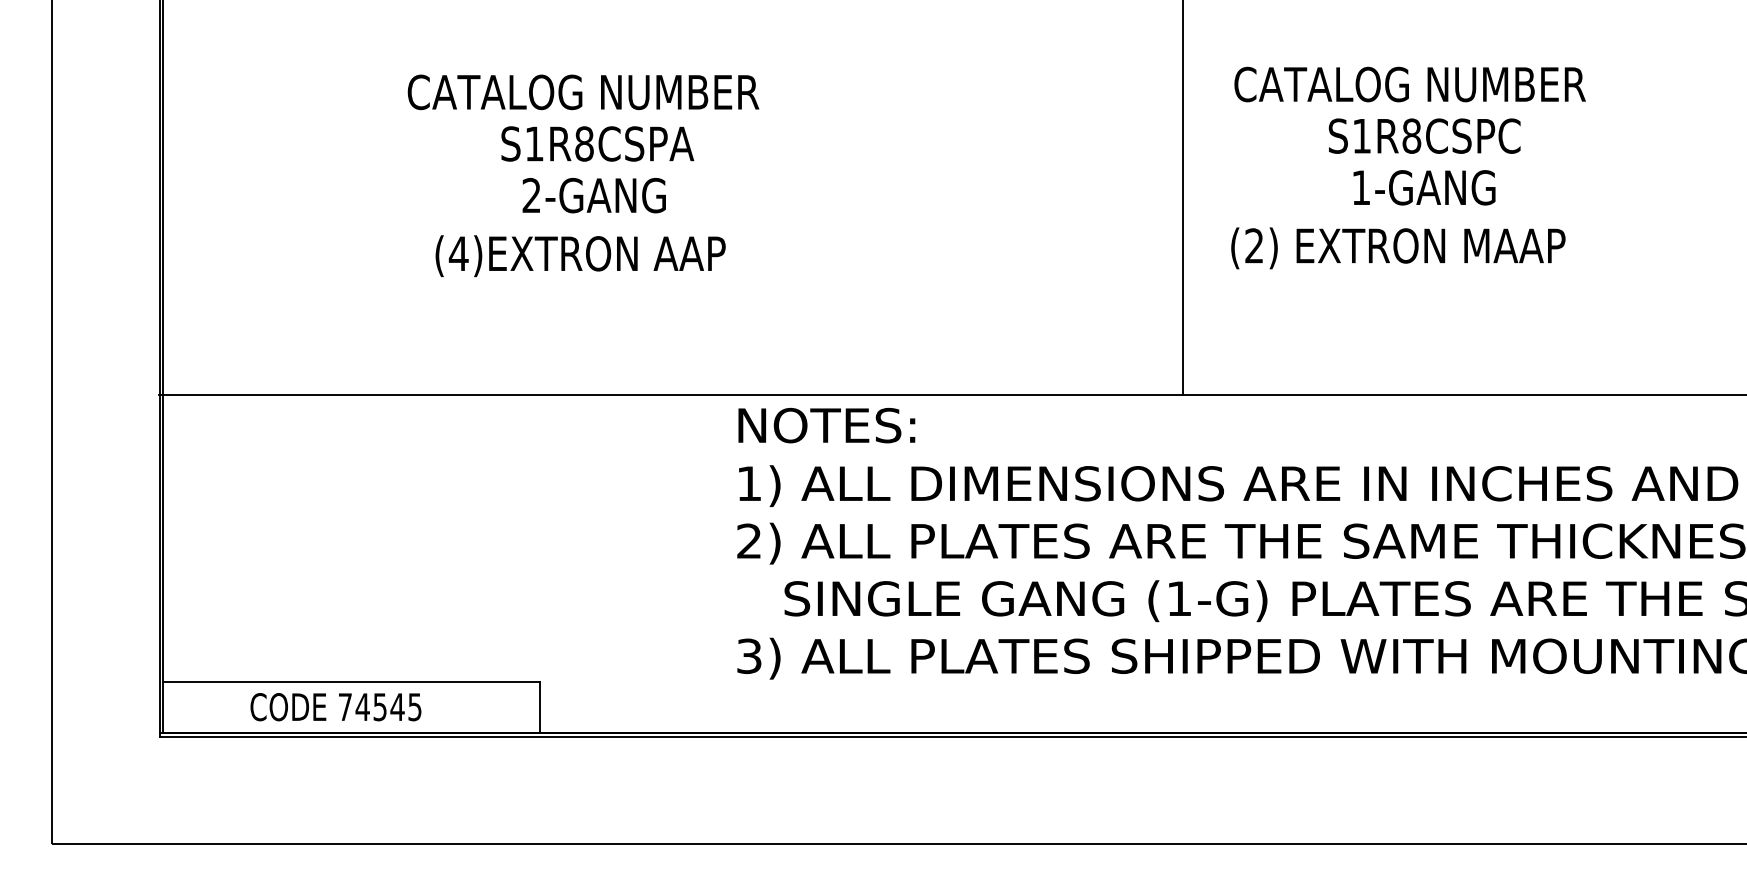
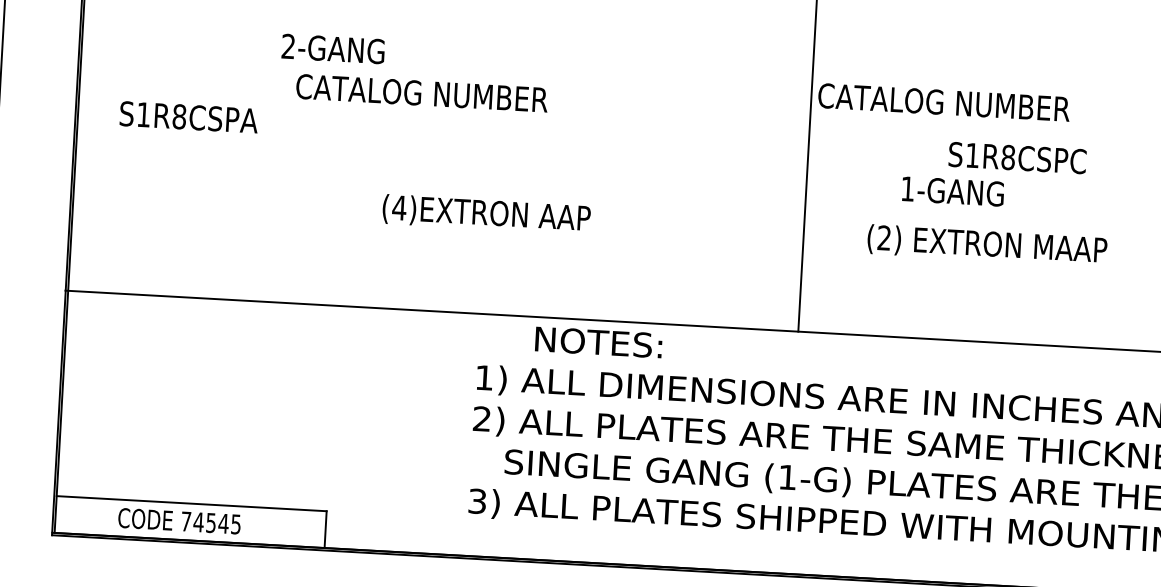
text: (1409, 84) -> (943, 102), moved
text: (583, 92) -> (422, 93), moved
text: (1424, 135) -> (1017, 157), moved
text: (597, 143) -> (188, 117), moved
text: (1424, 187) -> (953, 191), moved
text: (593, 195) -> (332, 48), moved
text: (1398, 248) -> (987, 245), moved
text: (580, 256) -> (486, 214), moved
text: (826, 425) -> (598, 342), moved

